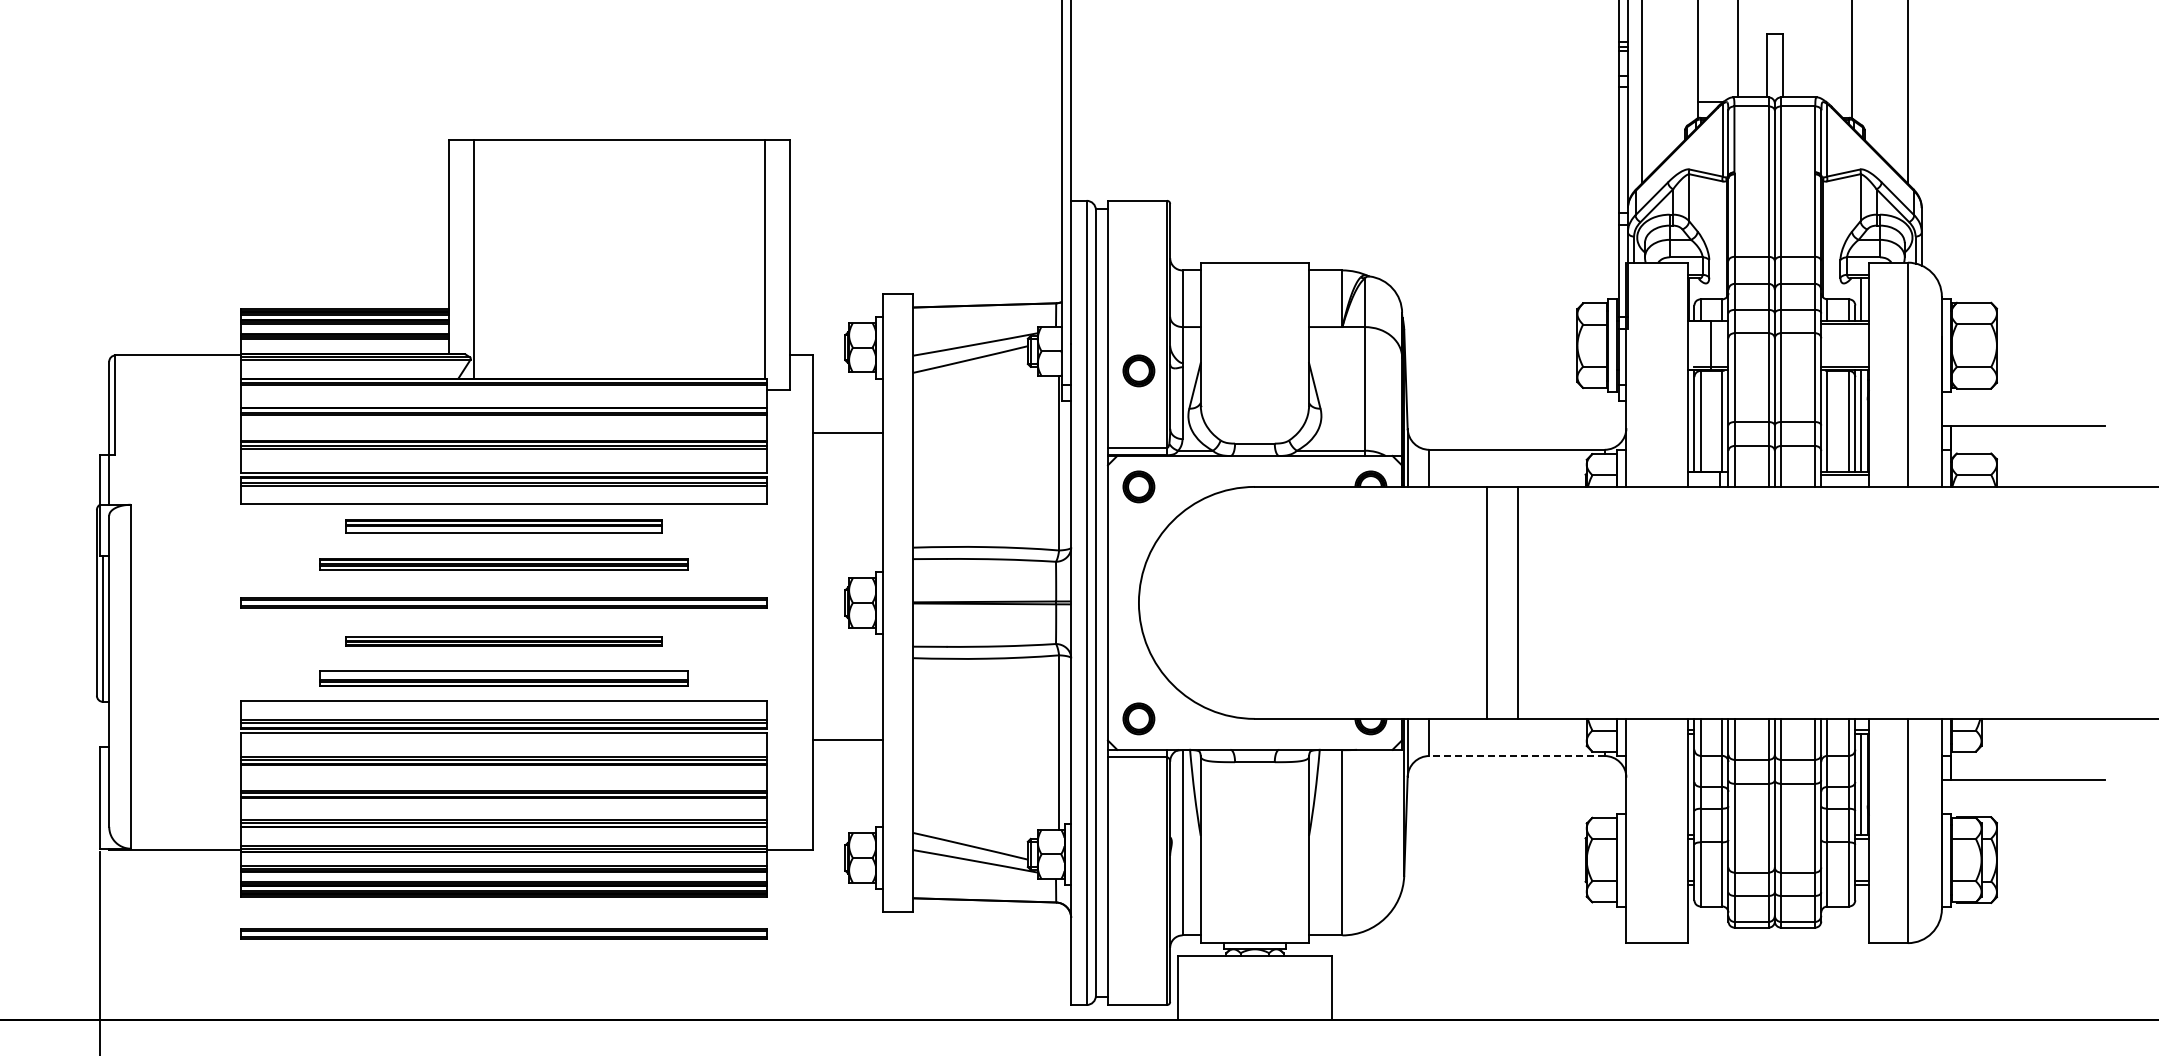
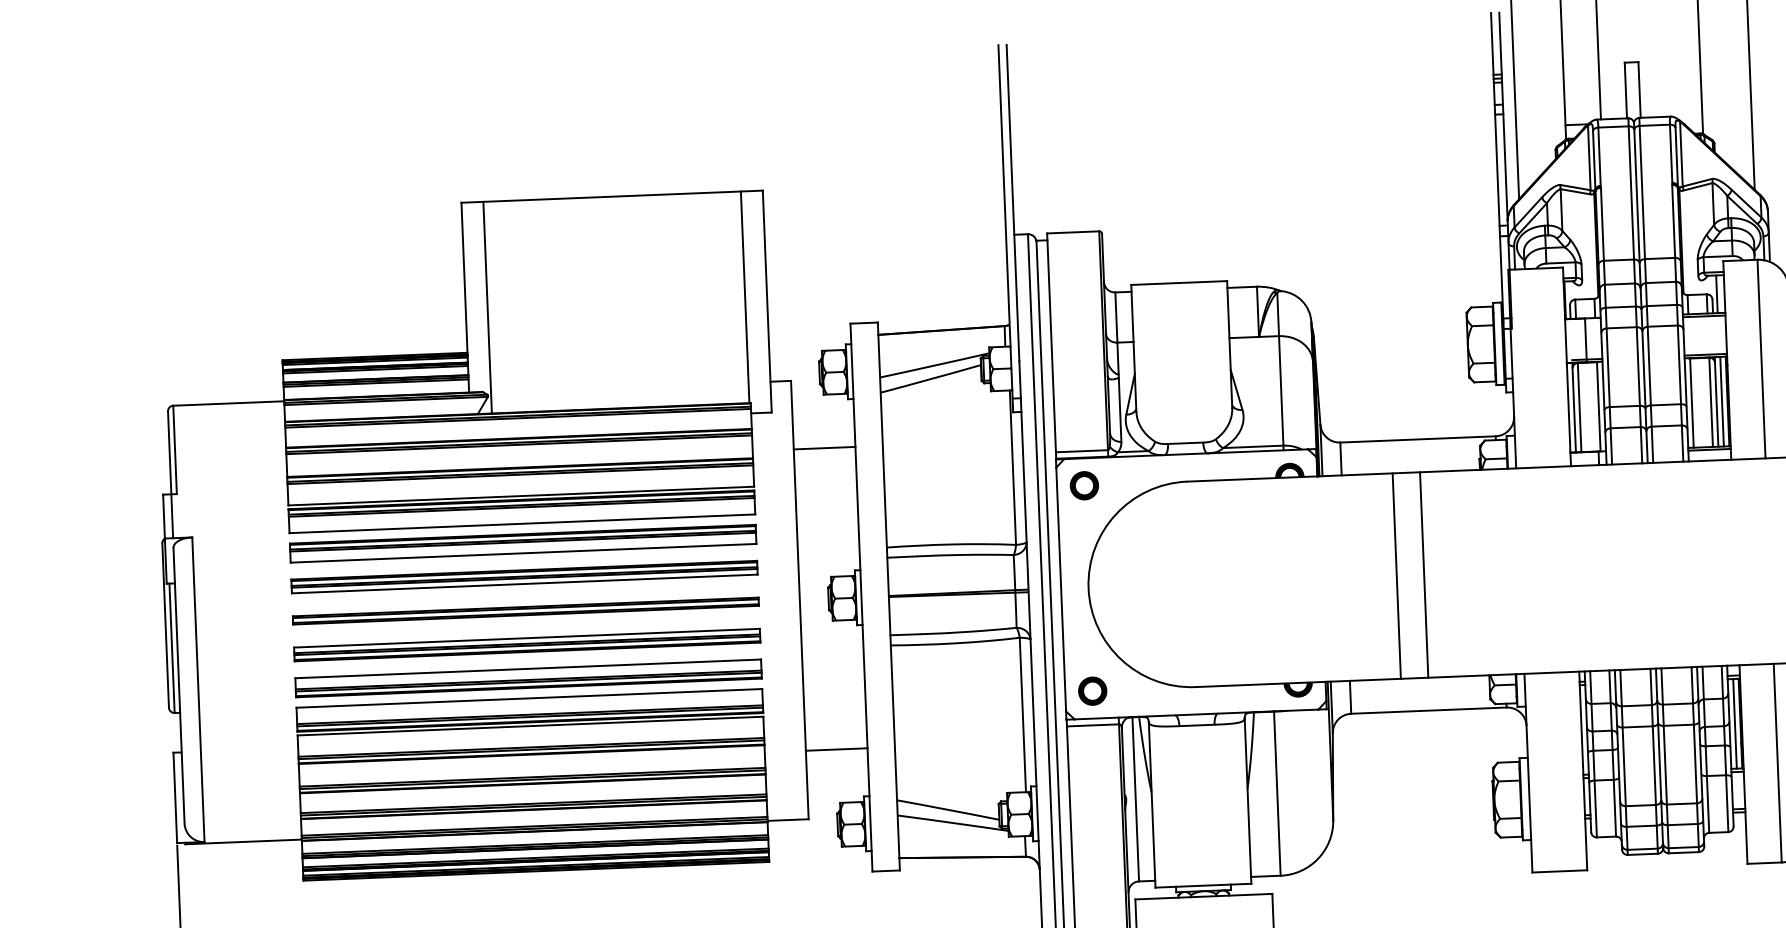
part: (1138, 370) -> (1079, 382), removed
part: (503, 526) -> (523, 543), size x1.67
part: (503, 564) -> (524, 577), size x1.43
part: (503, 641) -> (527, 645), size x1.67
part: (503, 678) -> (528, 678), size x1.43
line: (847, 740) -> (836, 749), moved
line: (1517, 756) -> (1429, 711), dashed -> solid
part: (503, 933) -> (537, 903), removed

